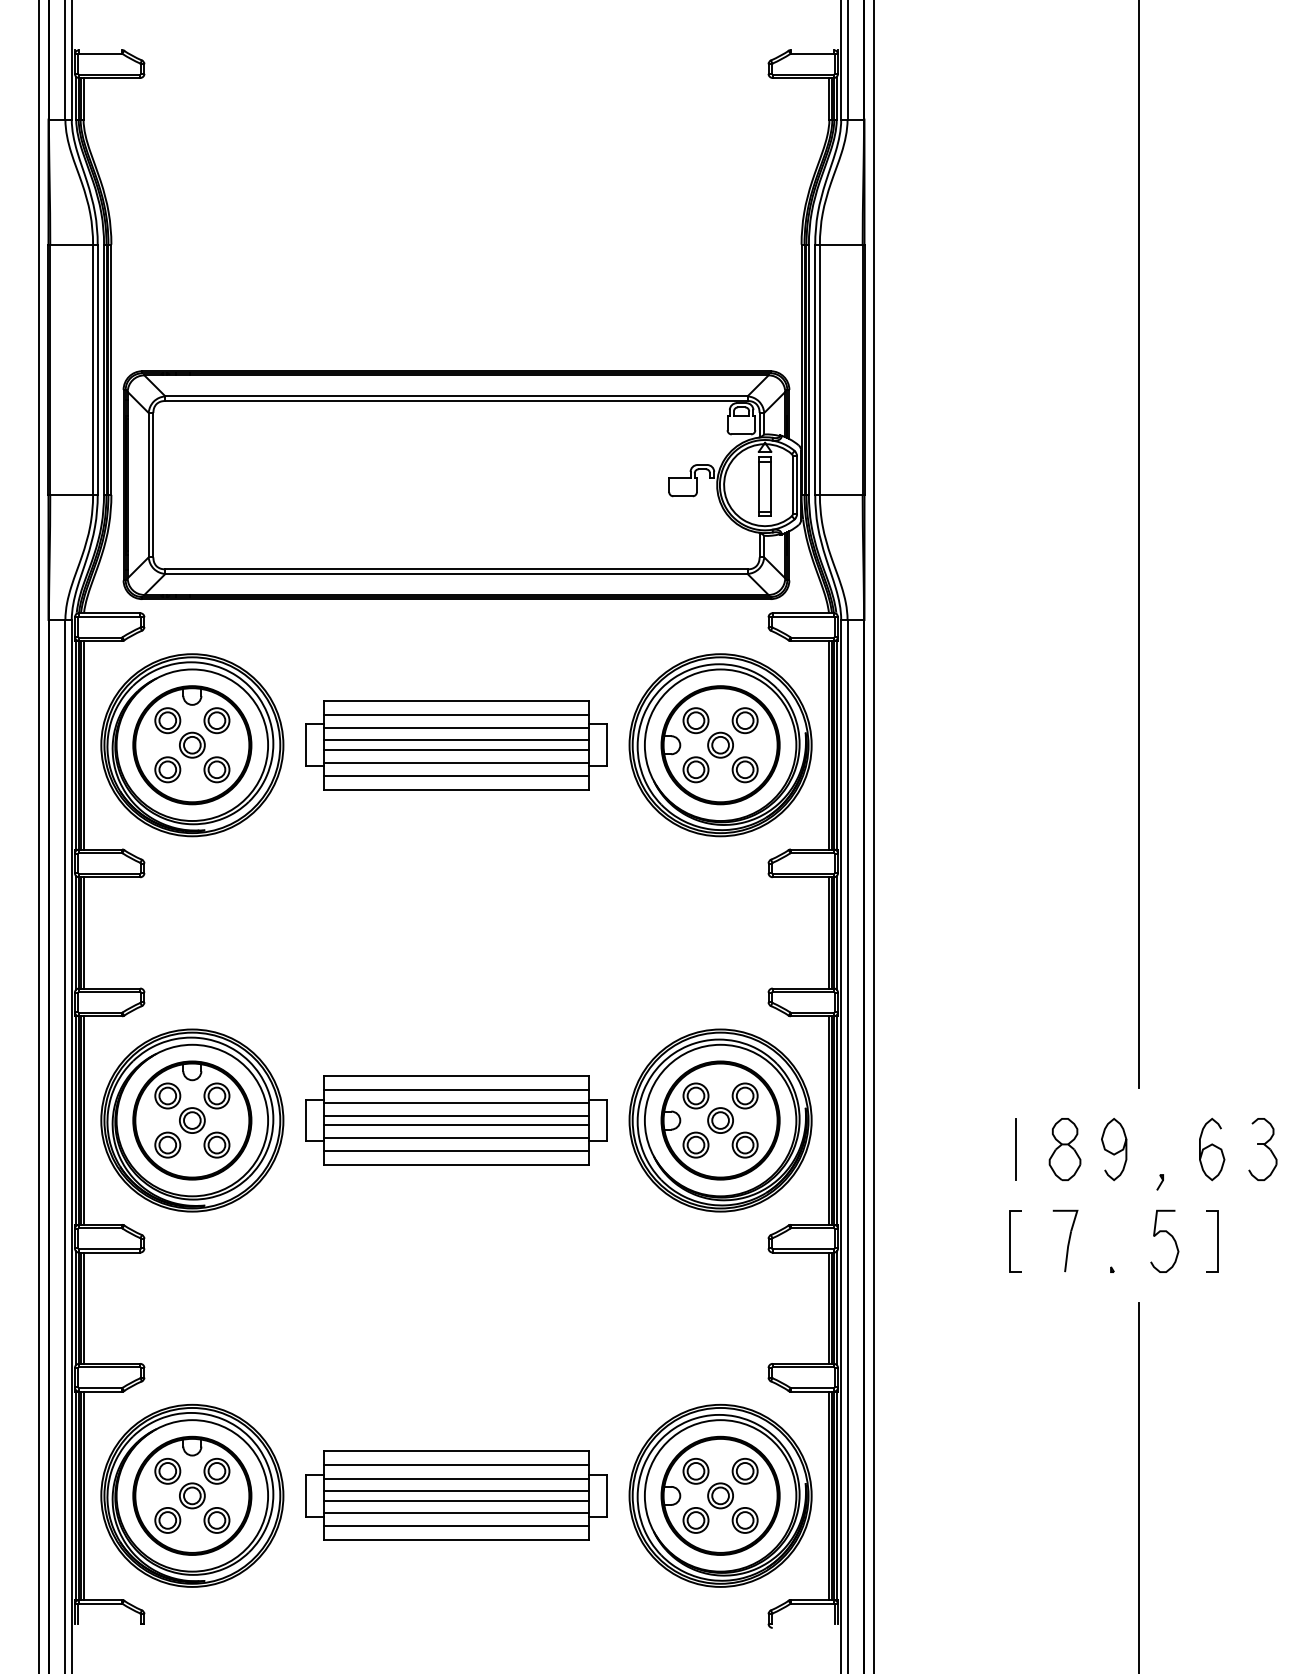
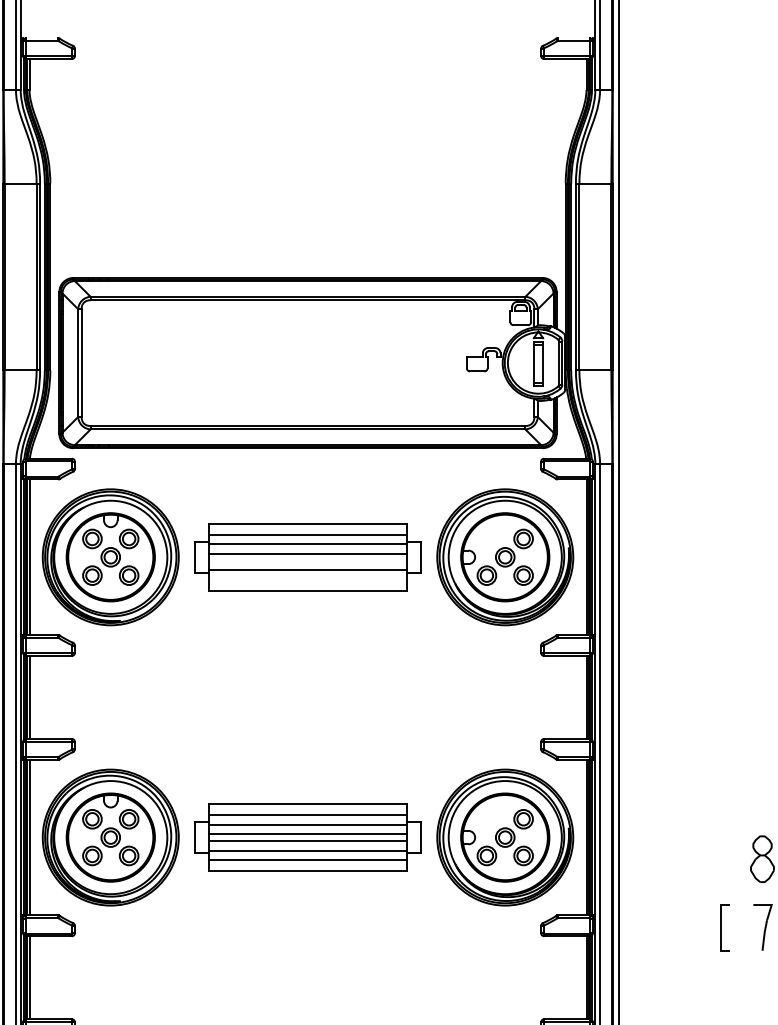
part: (695, 720) -> (486, 538), removed
line: (456, 750) -> (308, 561), removed
line: (456, 775) -> (308, 579), removed
part: (695, 1095) -> (486, 818), removed
line: (1016, 1149) -> (726, 859), removed

